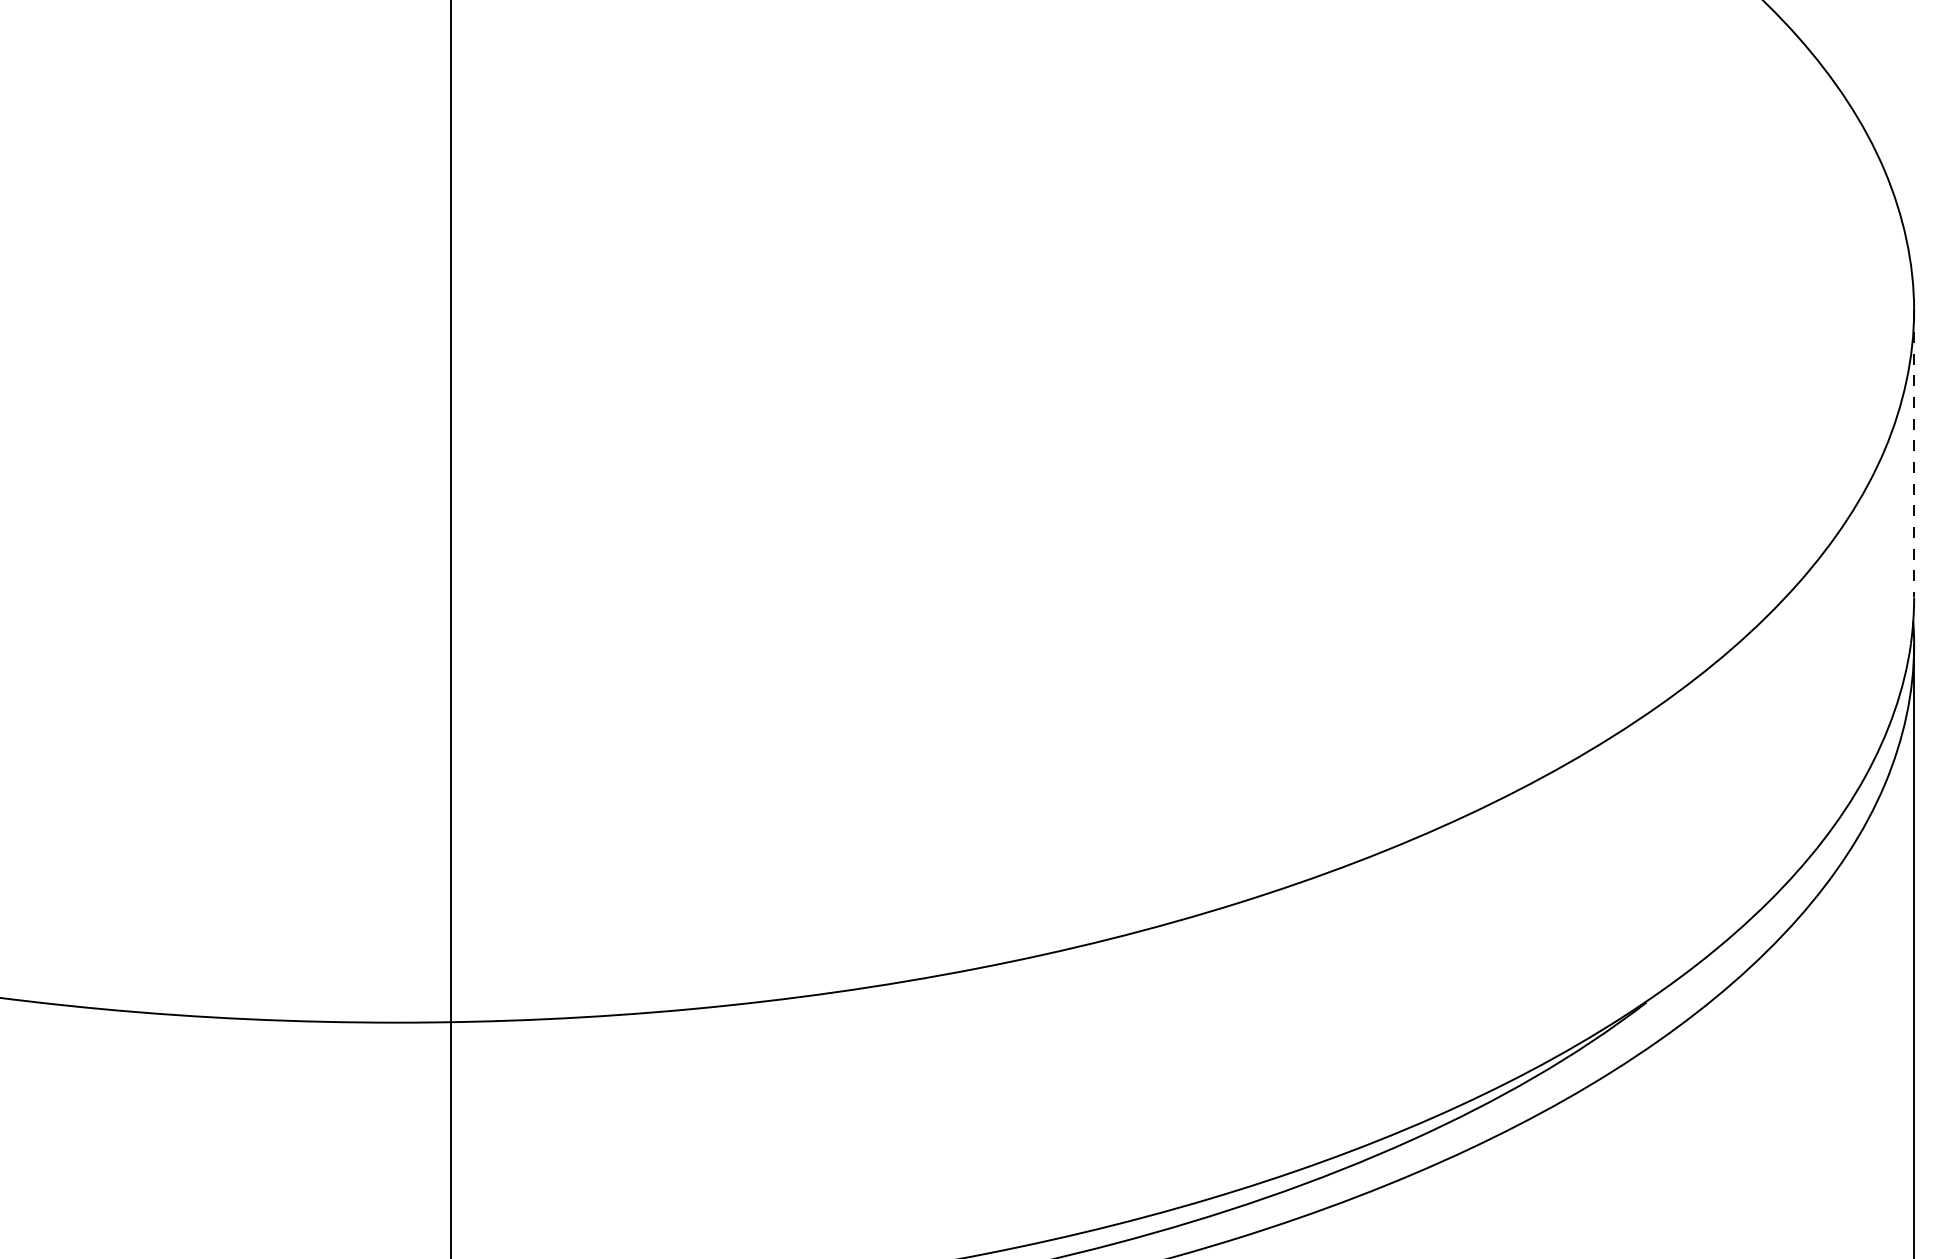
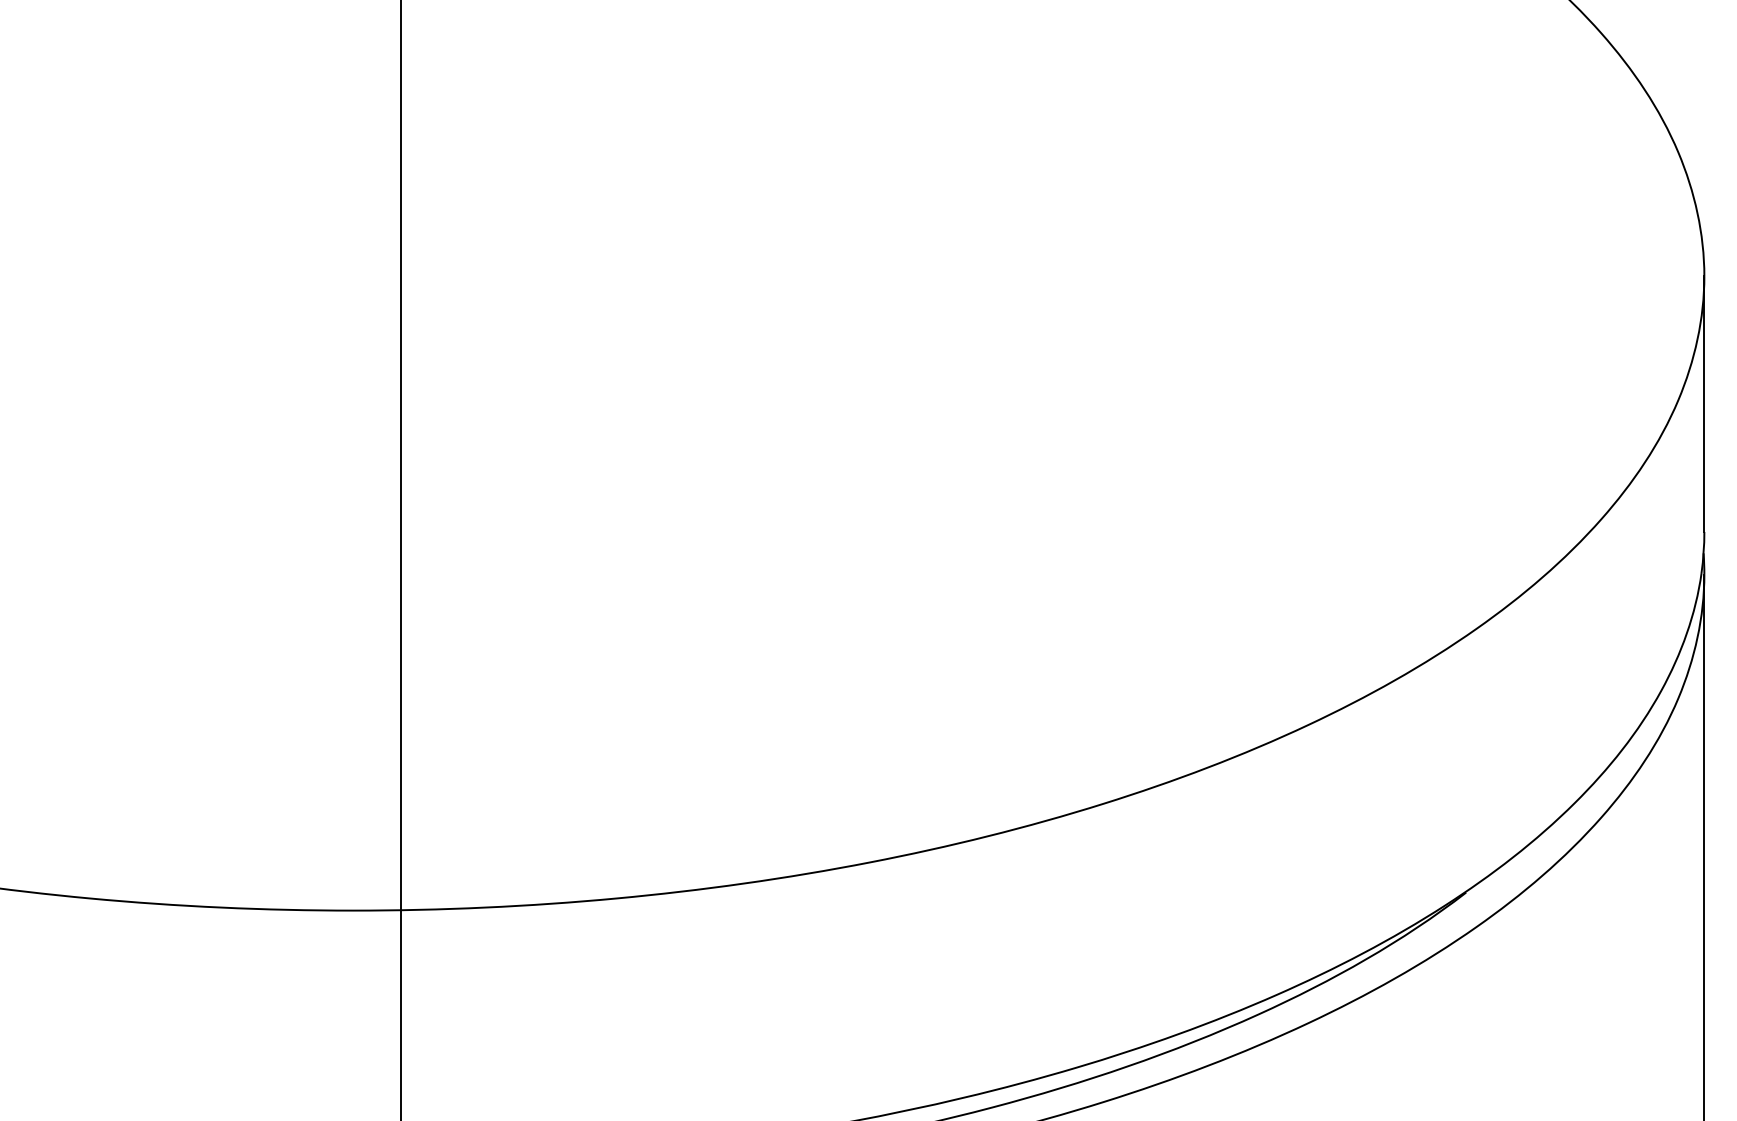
line: (1914, 453) -> (1704, 403), dashed -> solid

